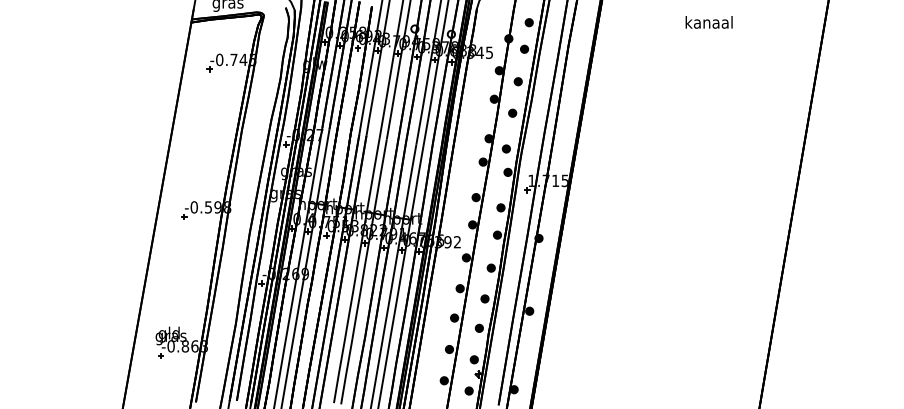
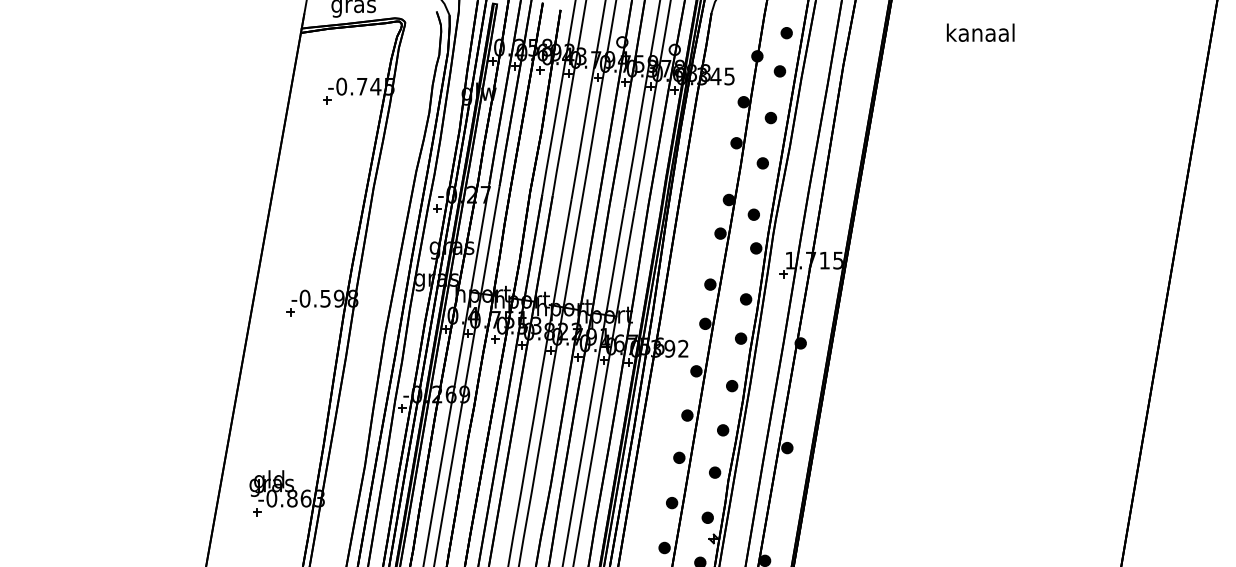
text: (708, 22) -> (979, 32), moved

